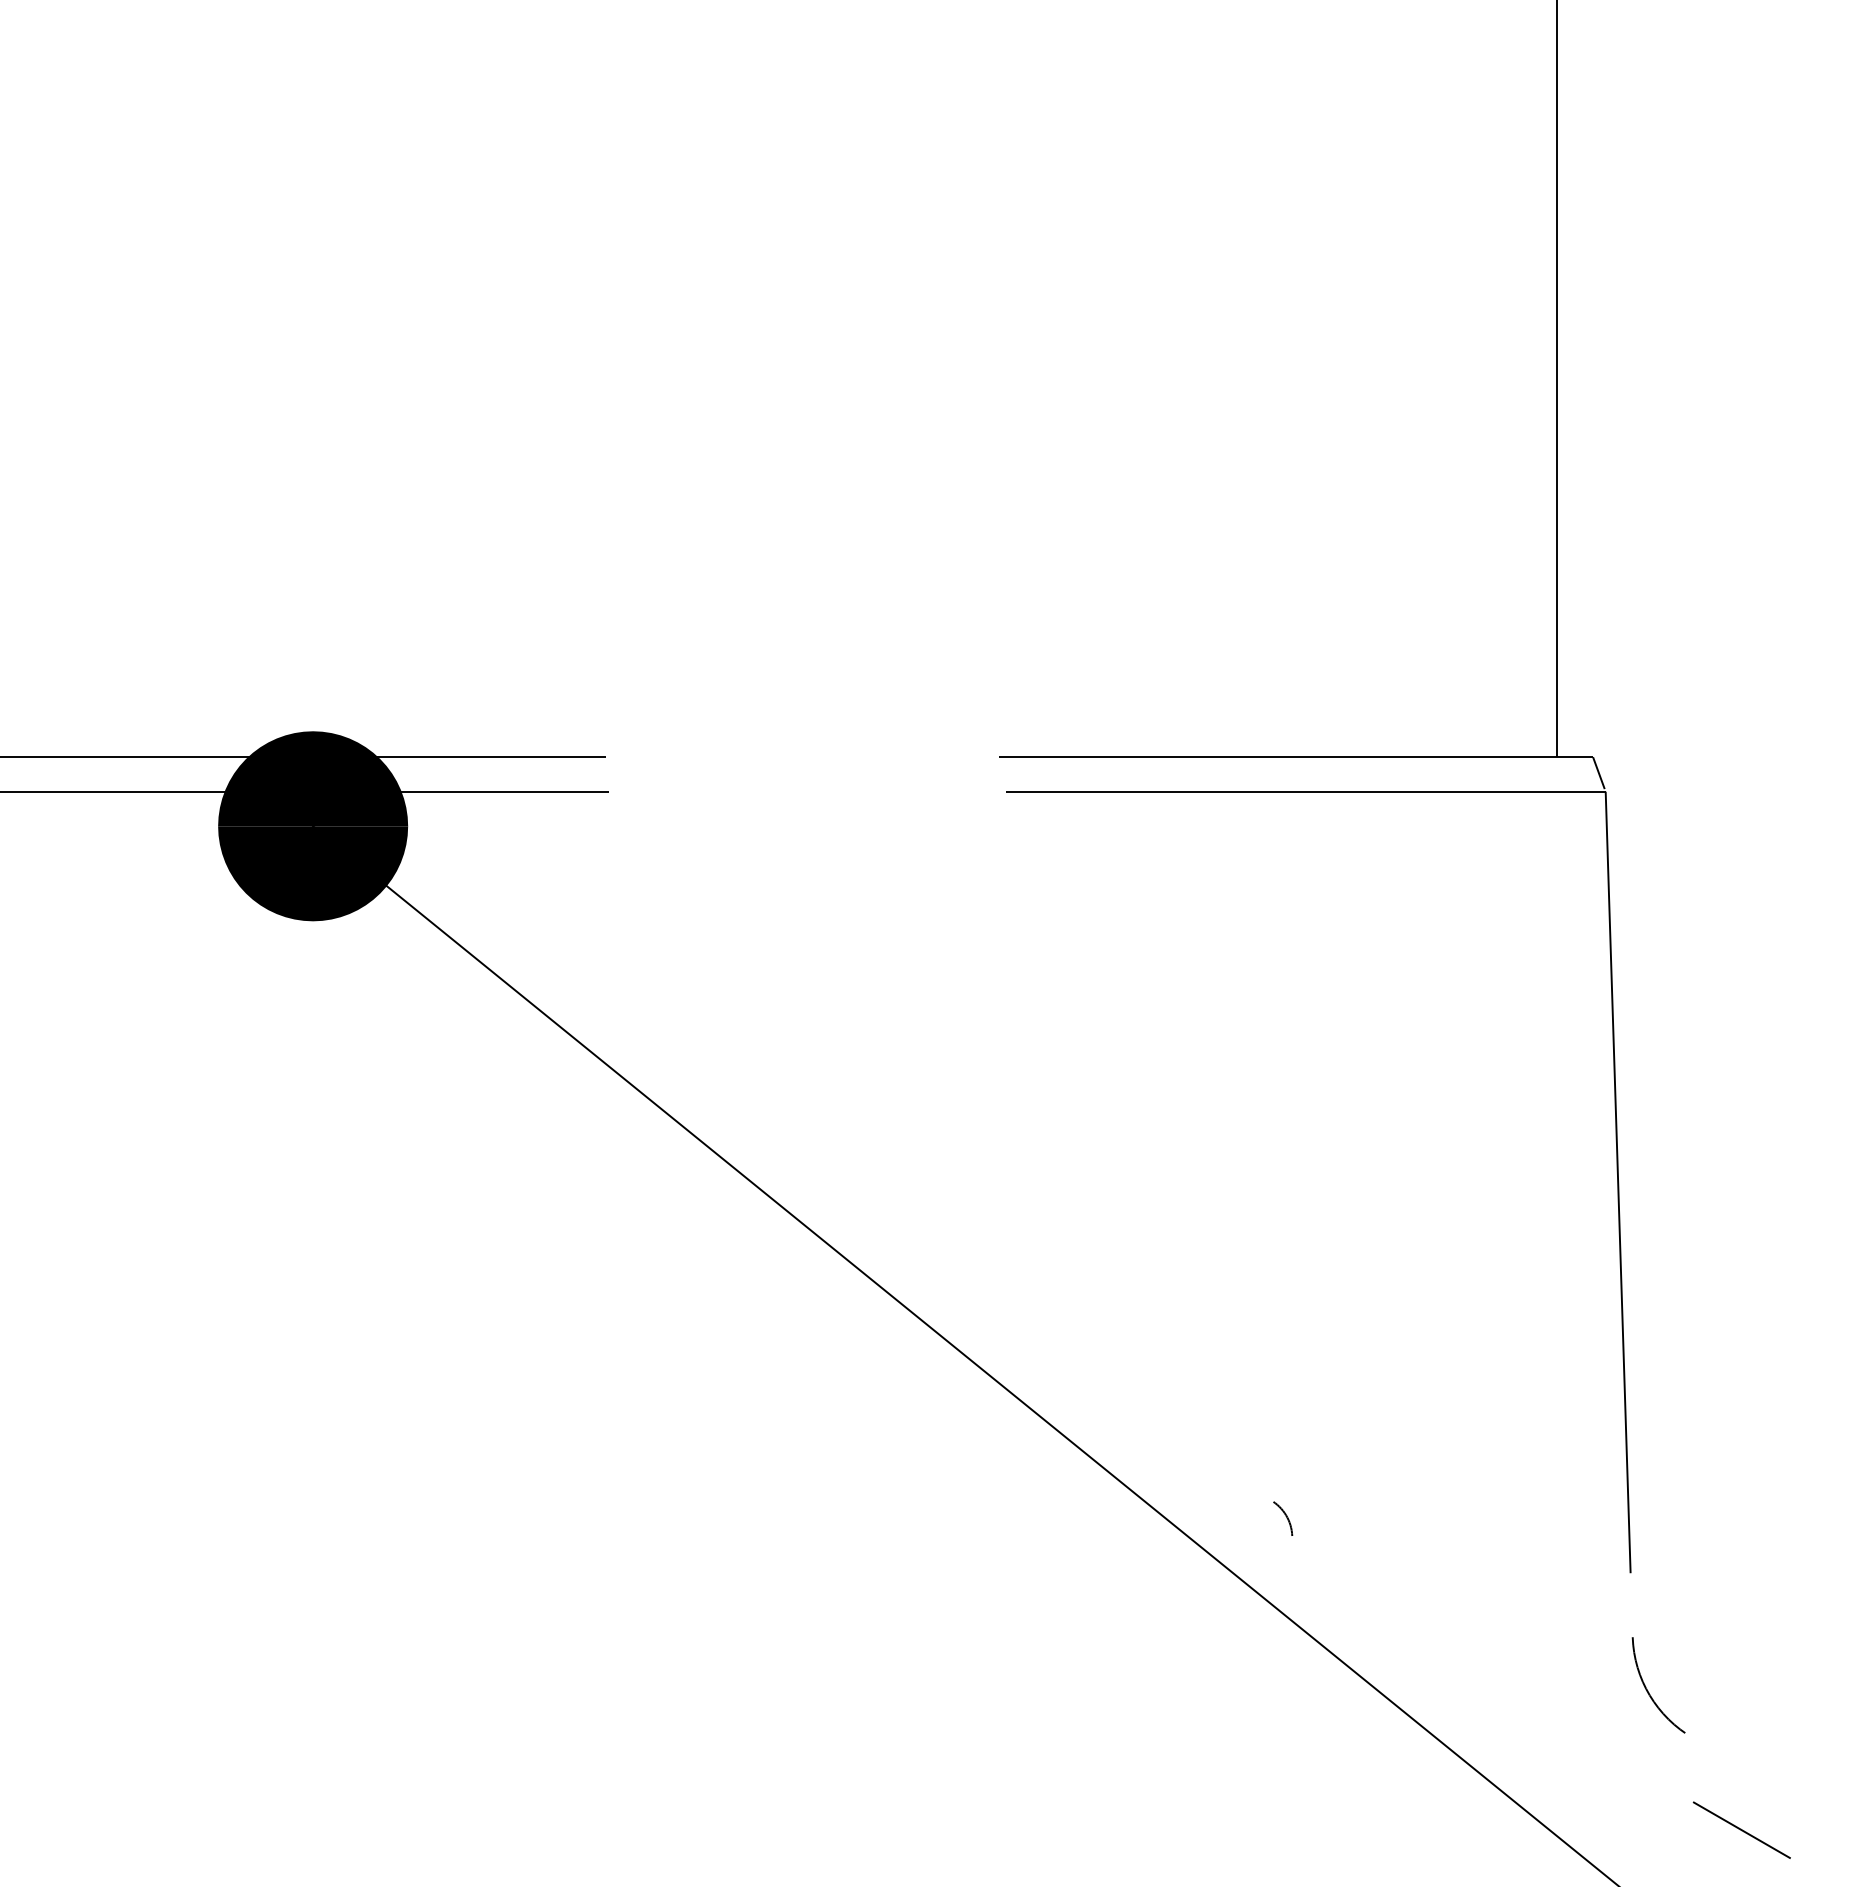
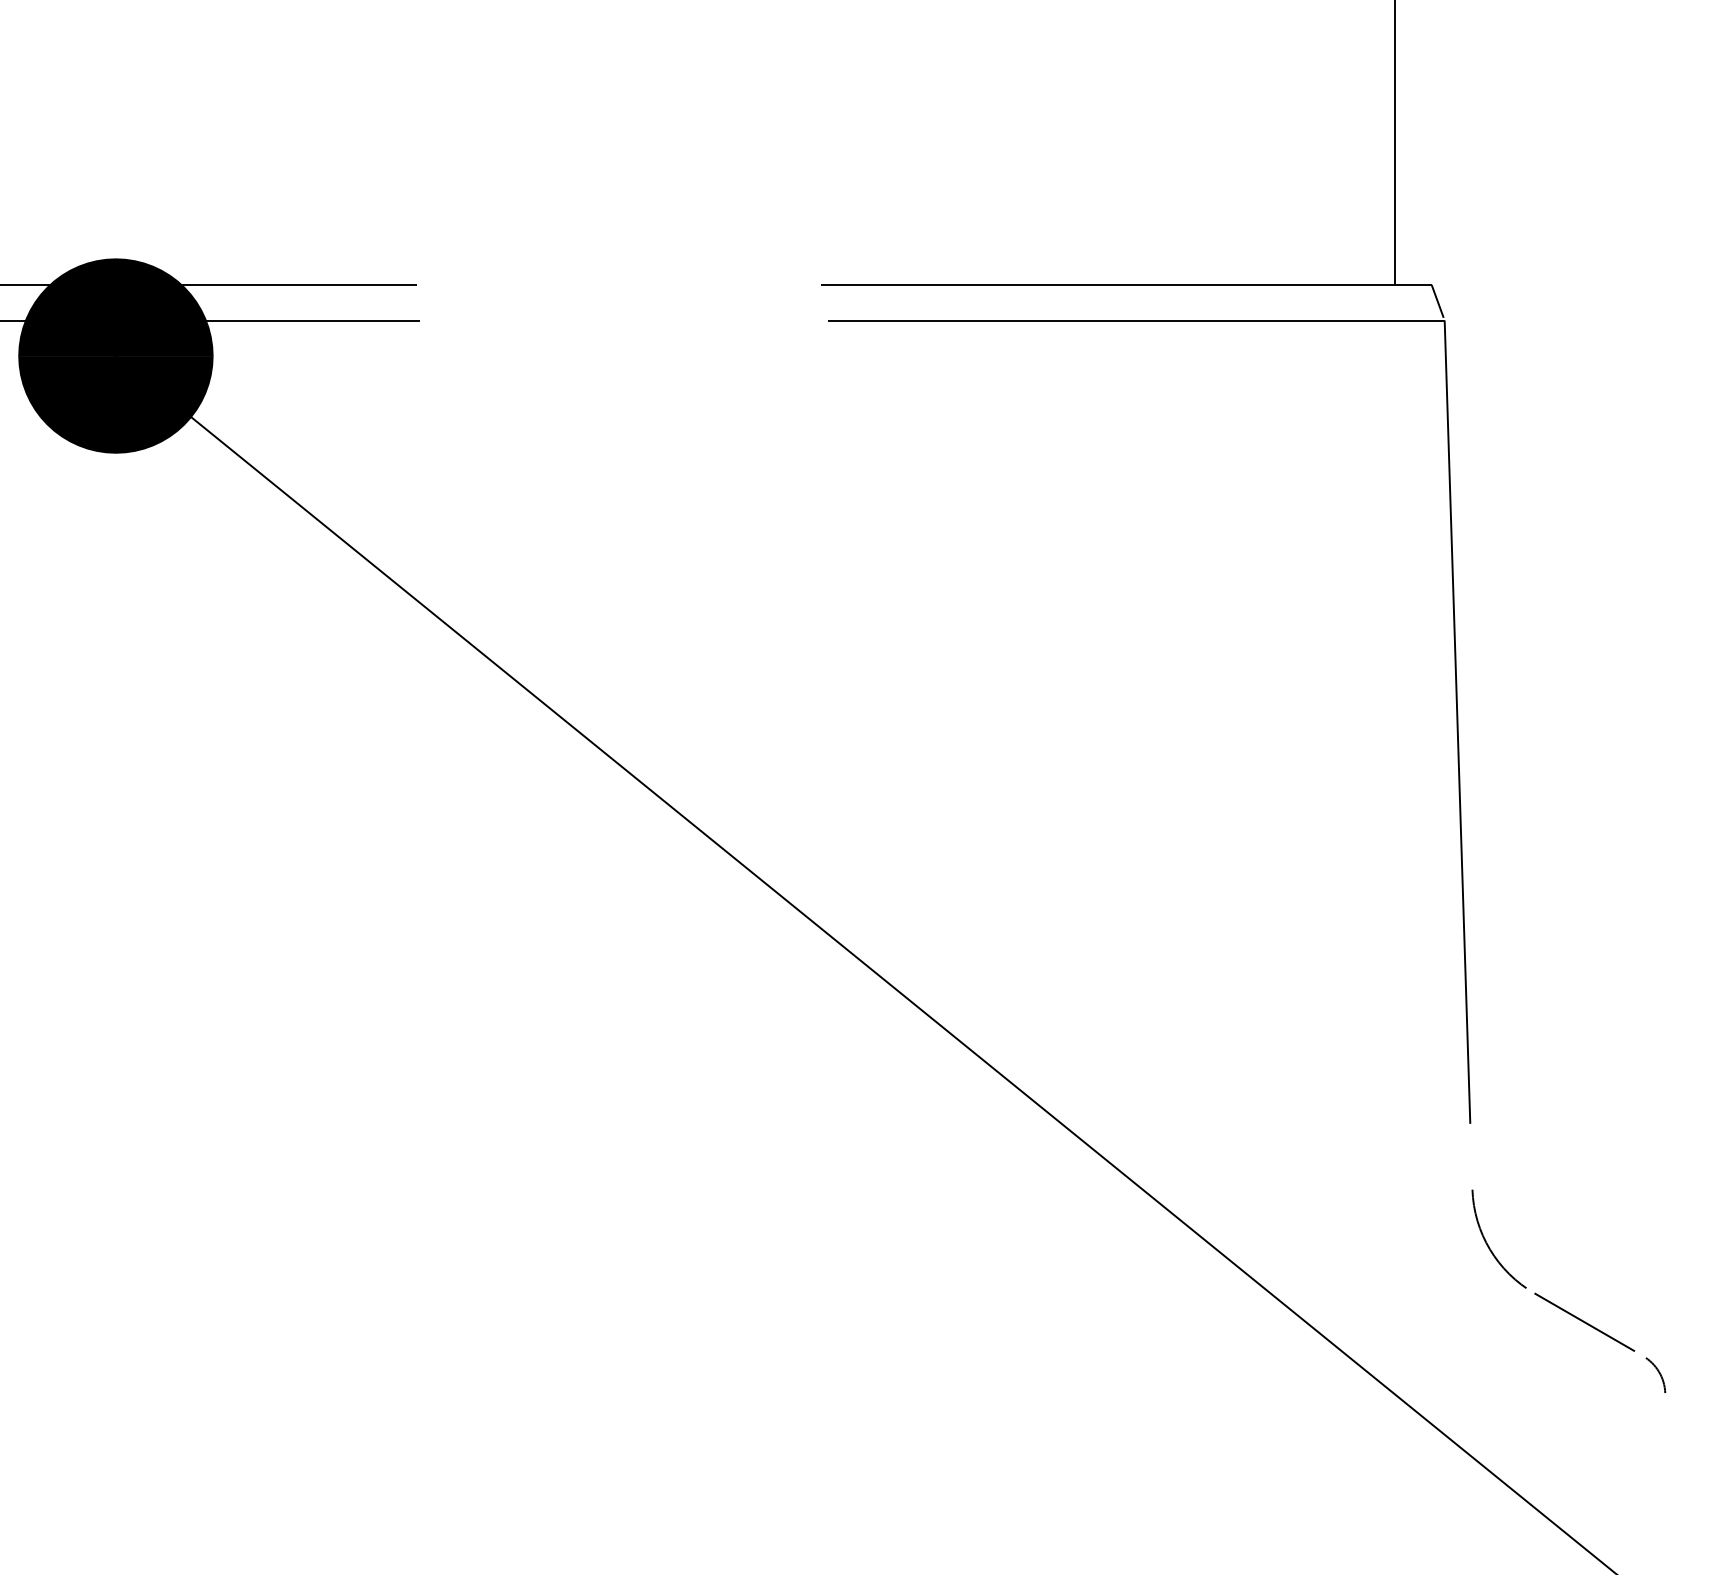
arc: (1285, 1516) -> (1658, 1372), moved
line: (1741, 1829) -> (1584, 1321), moved

